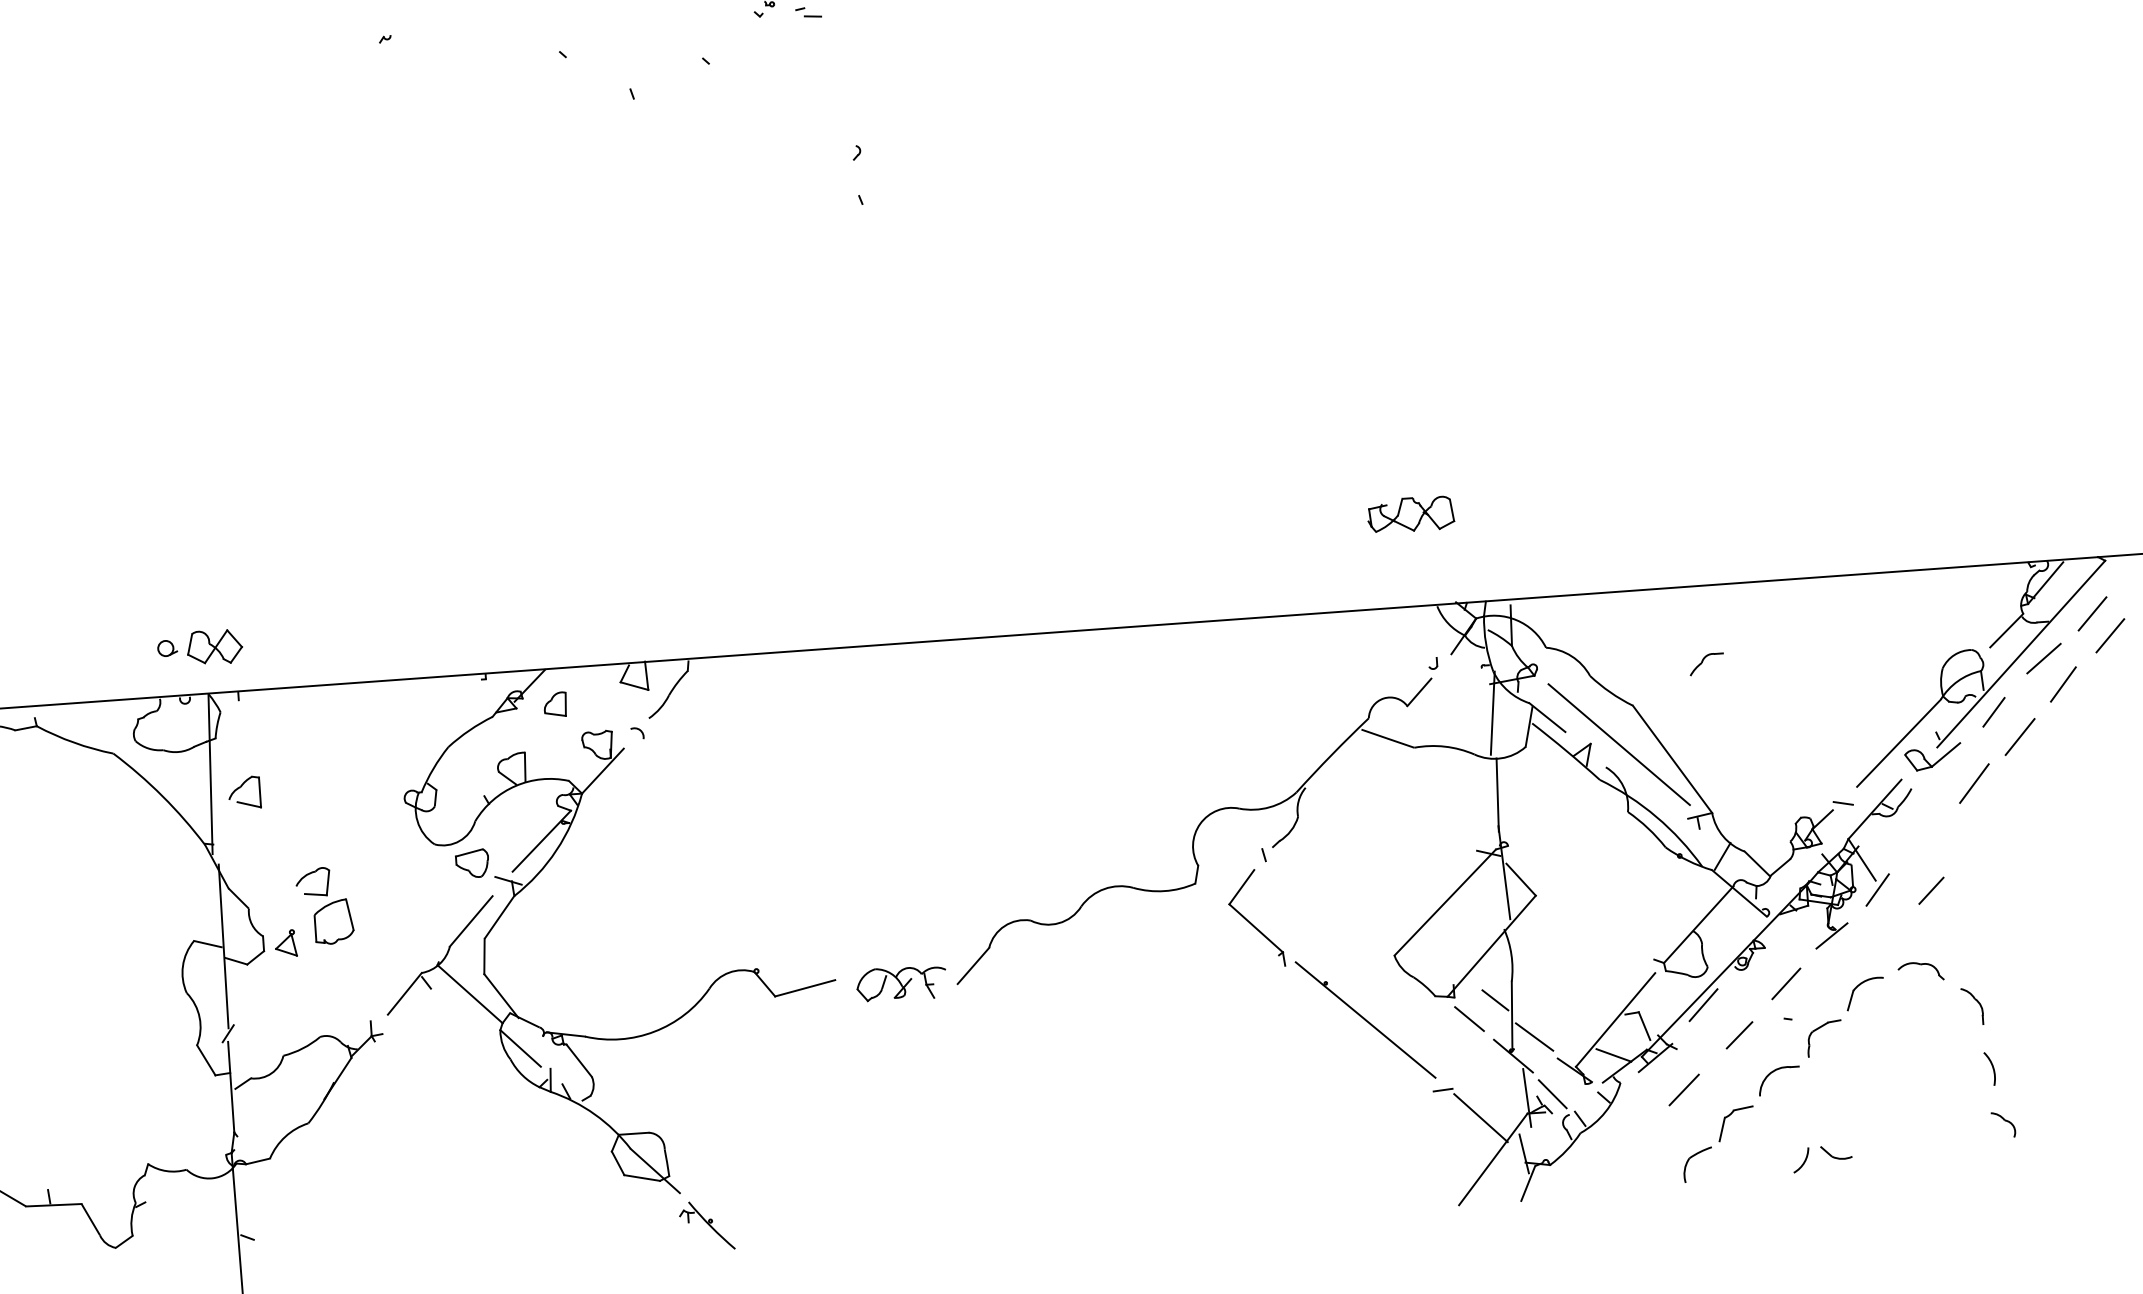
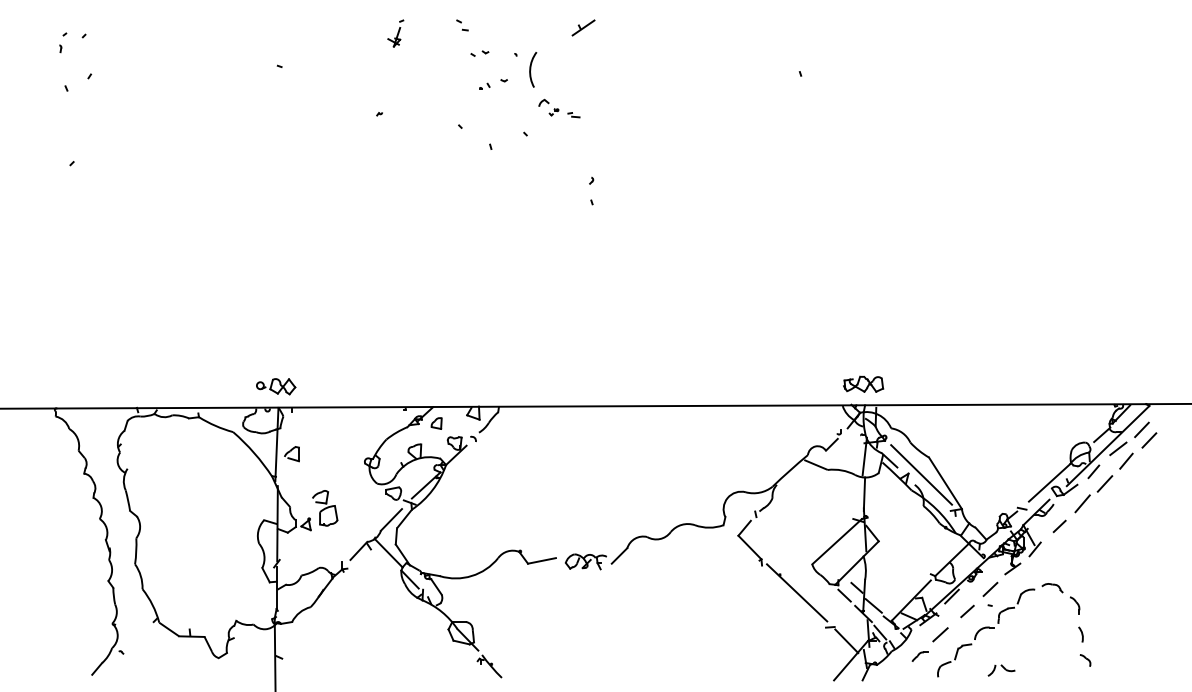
part: (1410, 512) -> (863, 383), moved
part: (1705, 663) -> (919, 656), moved
line: (1931, 890) -> (1059, 526), moved

